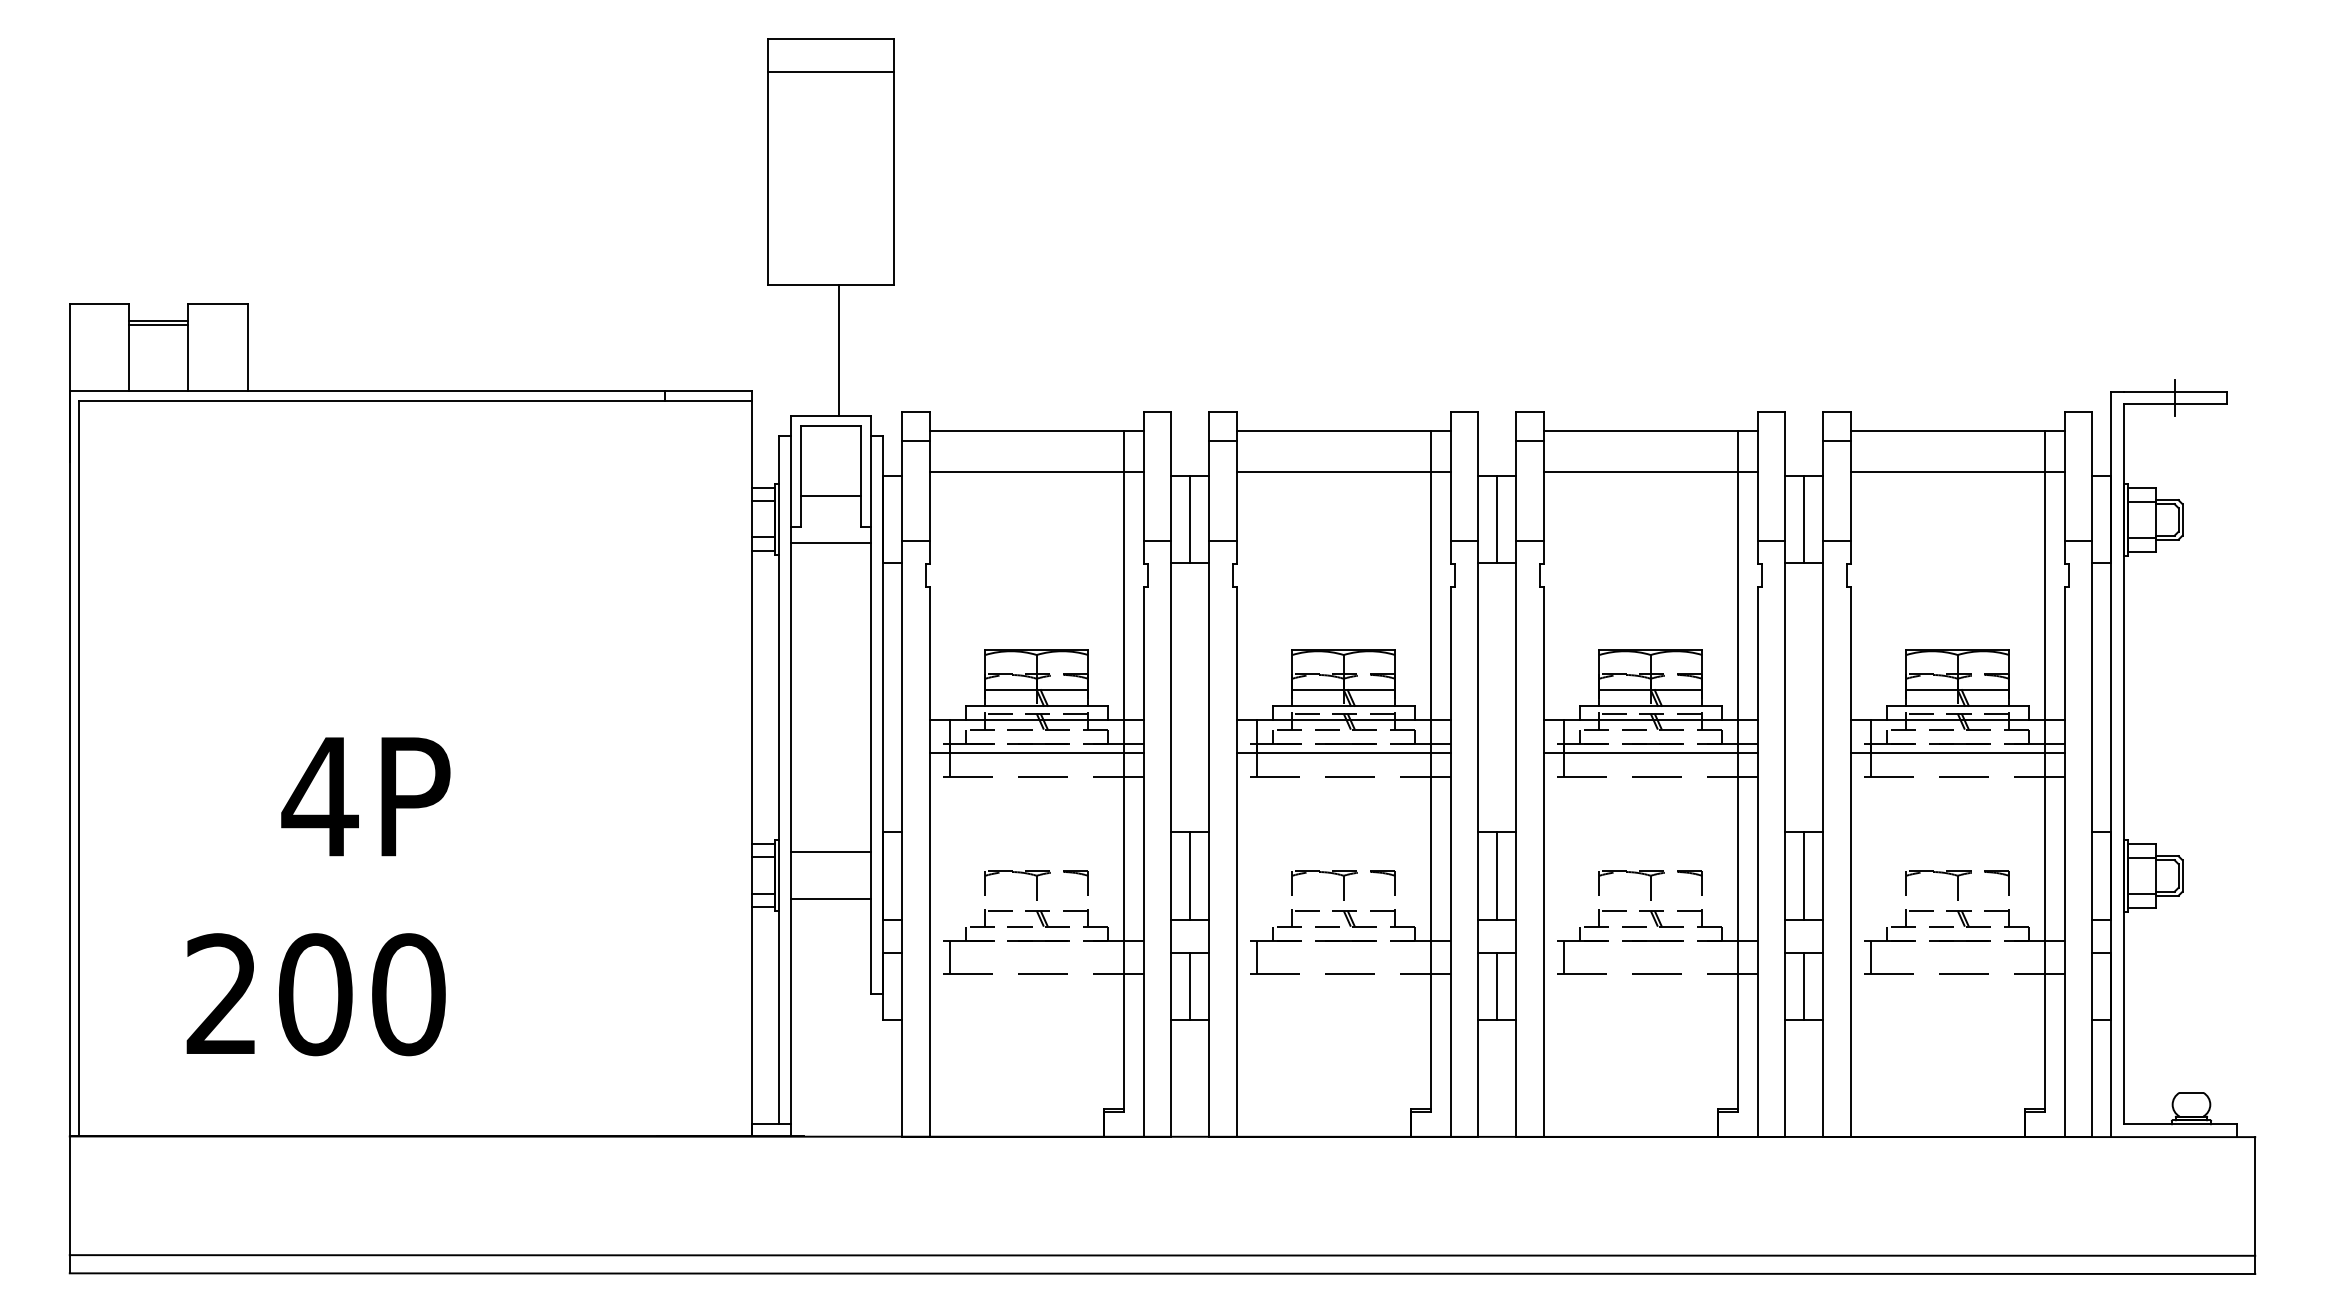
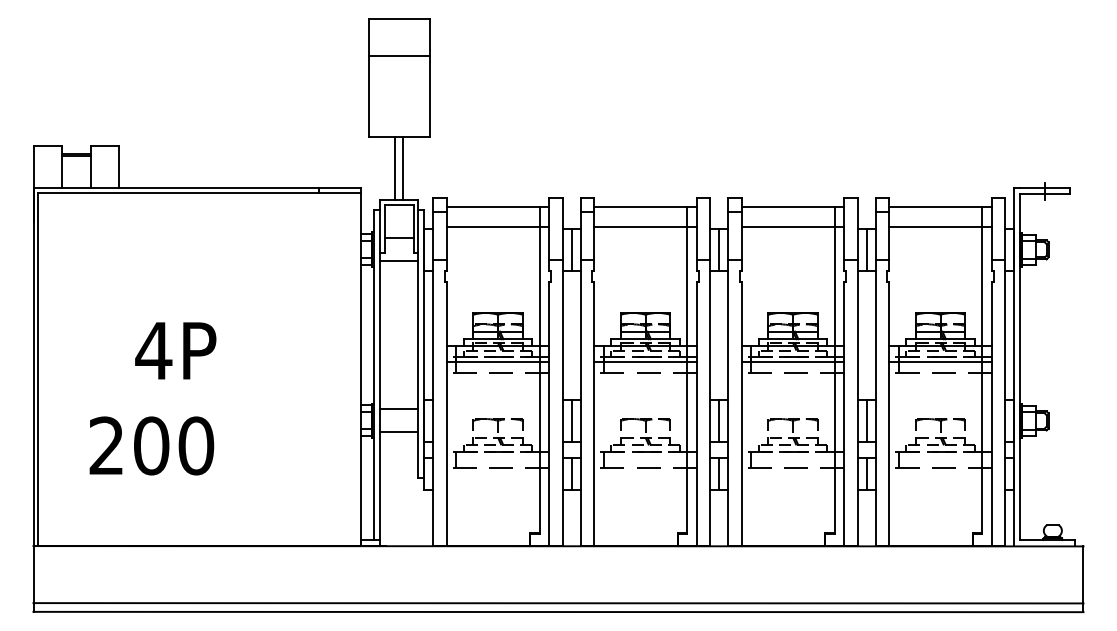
line: (829, 71) -> (398, 55), moved
line: (823, 350) -> (395, 168), added
text: (317, 895) -> (152, 398), moved

